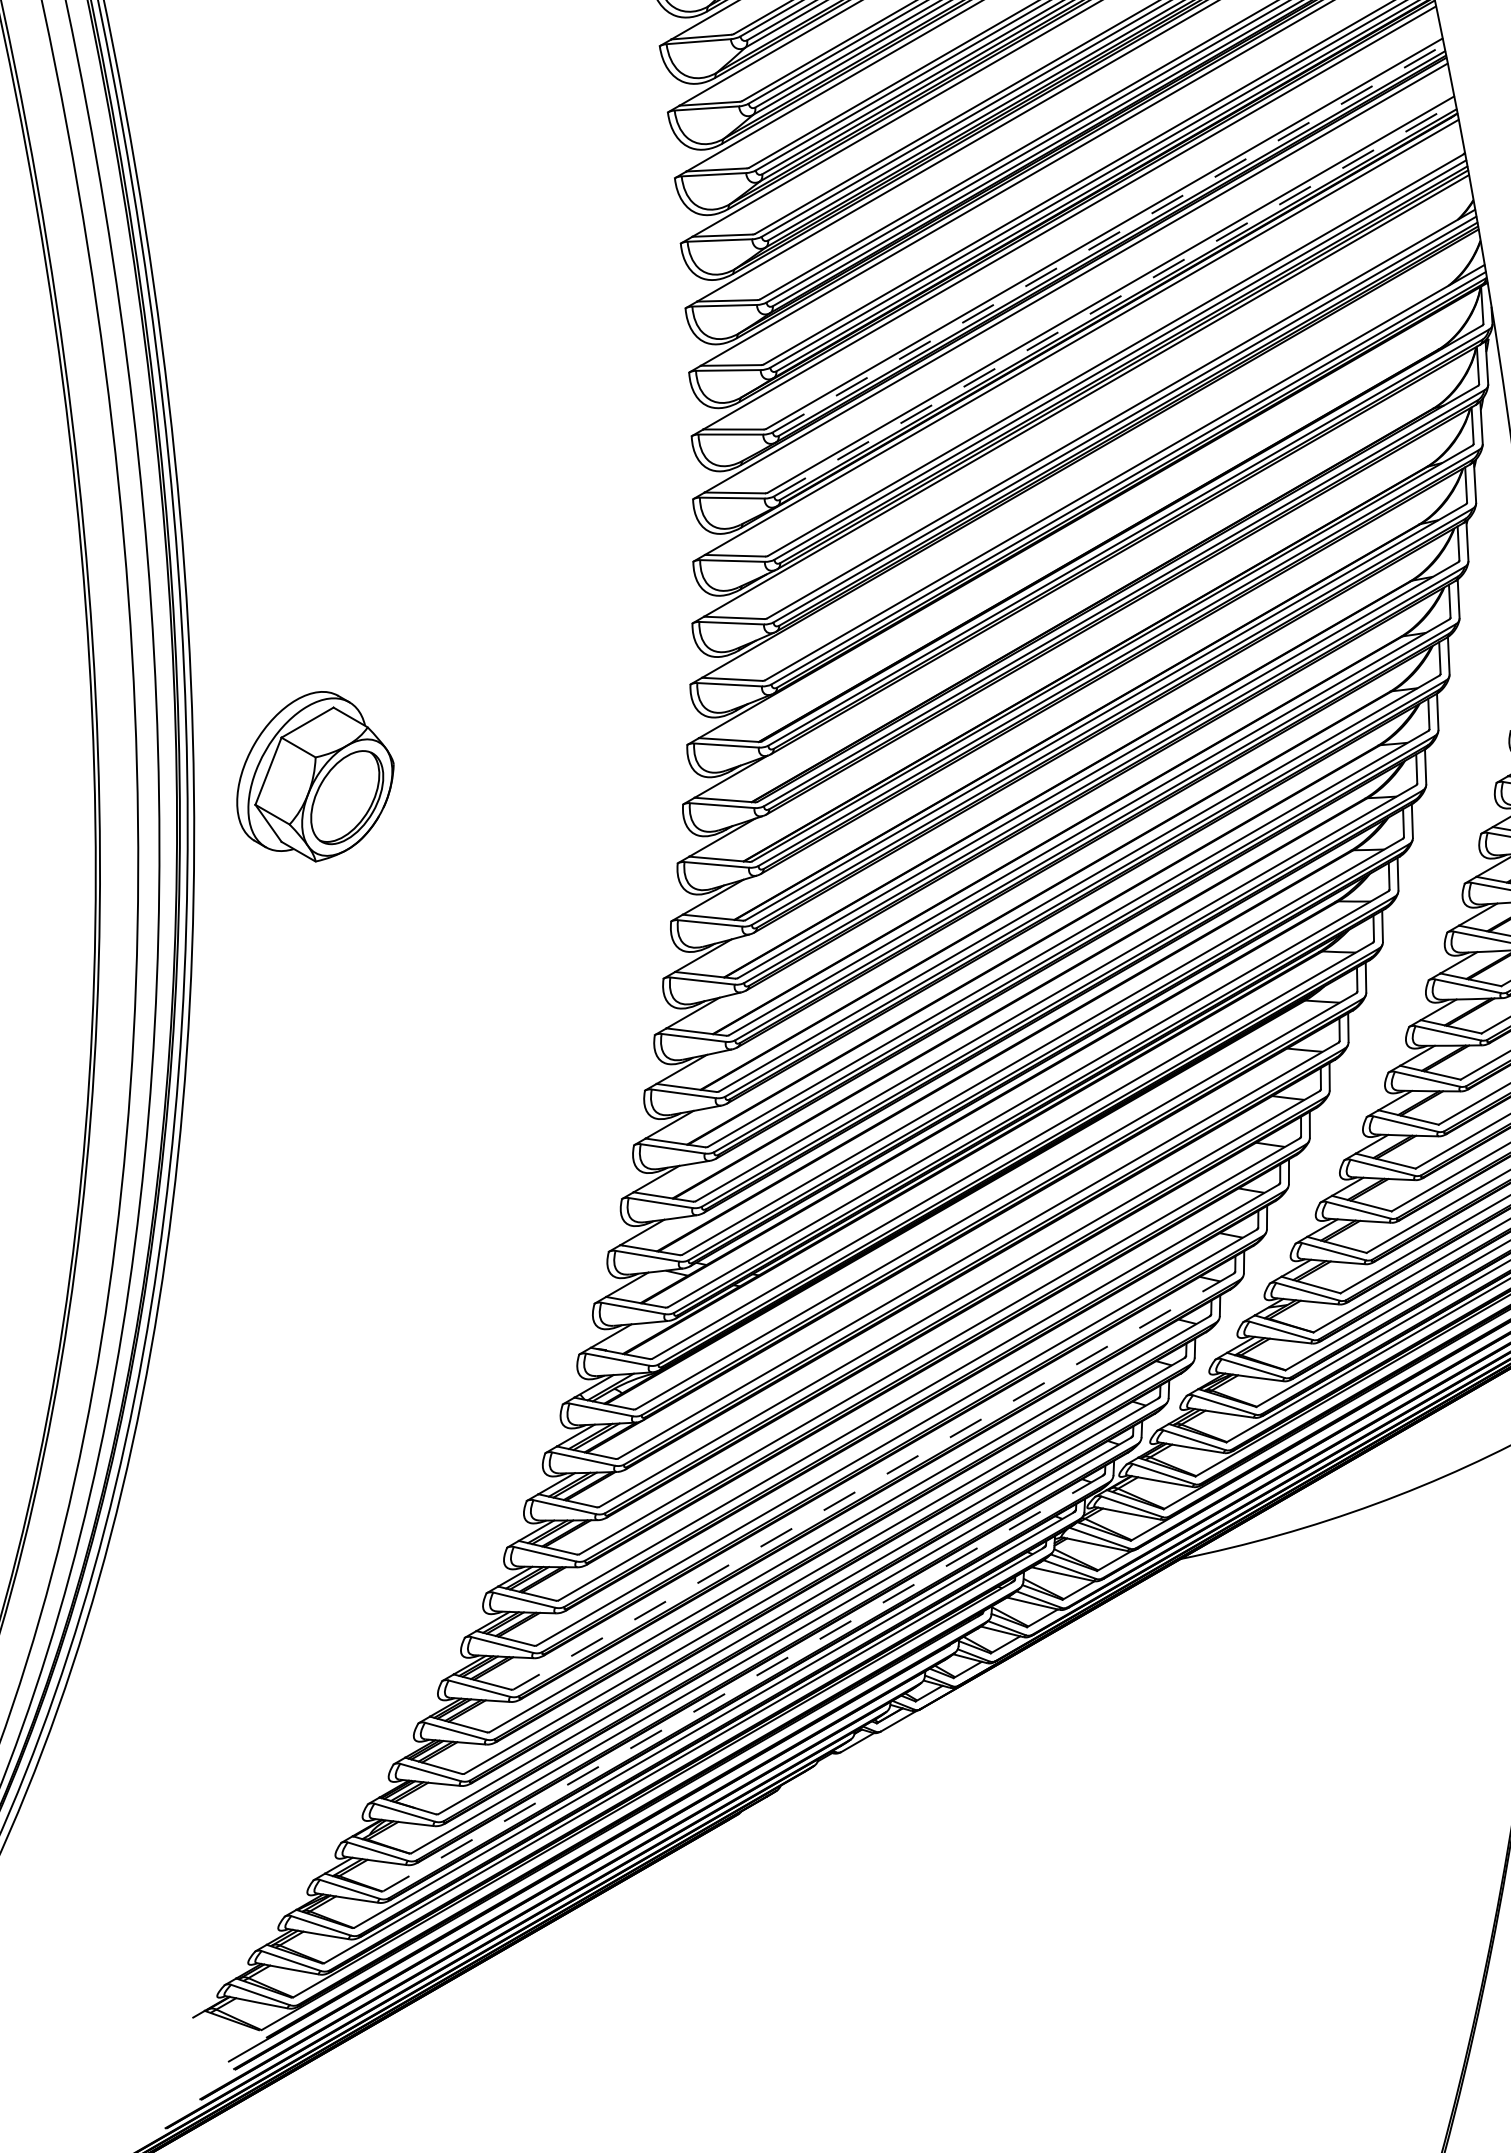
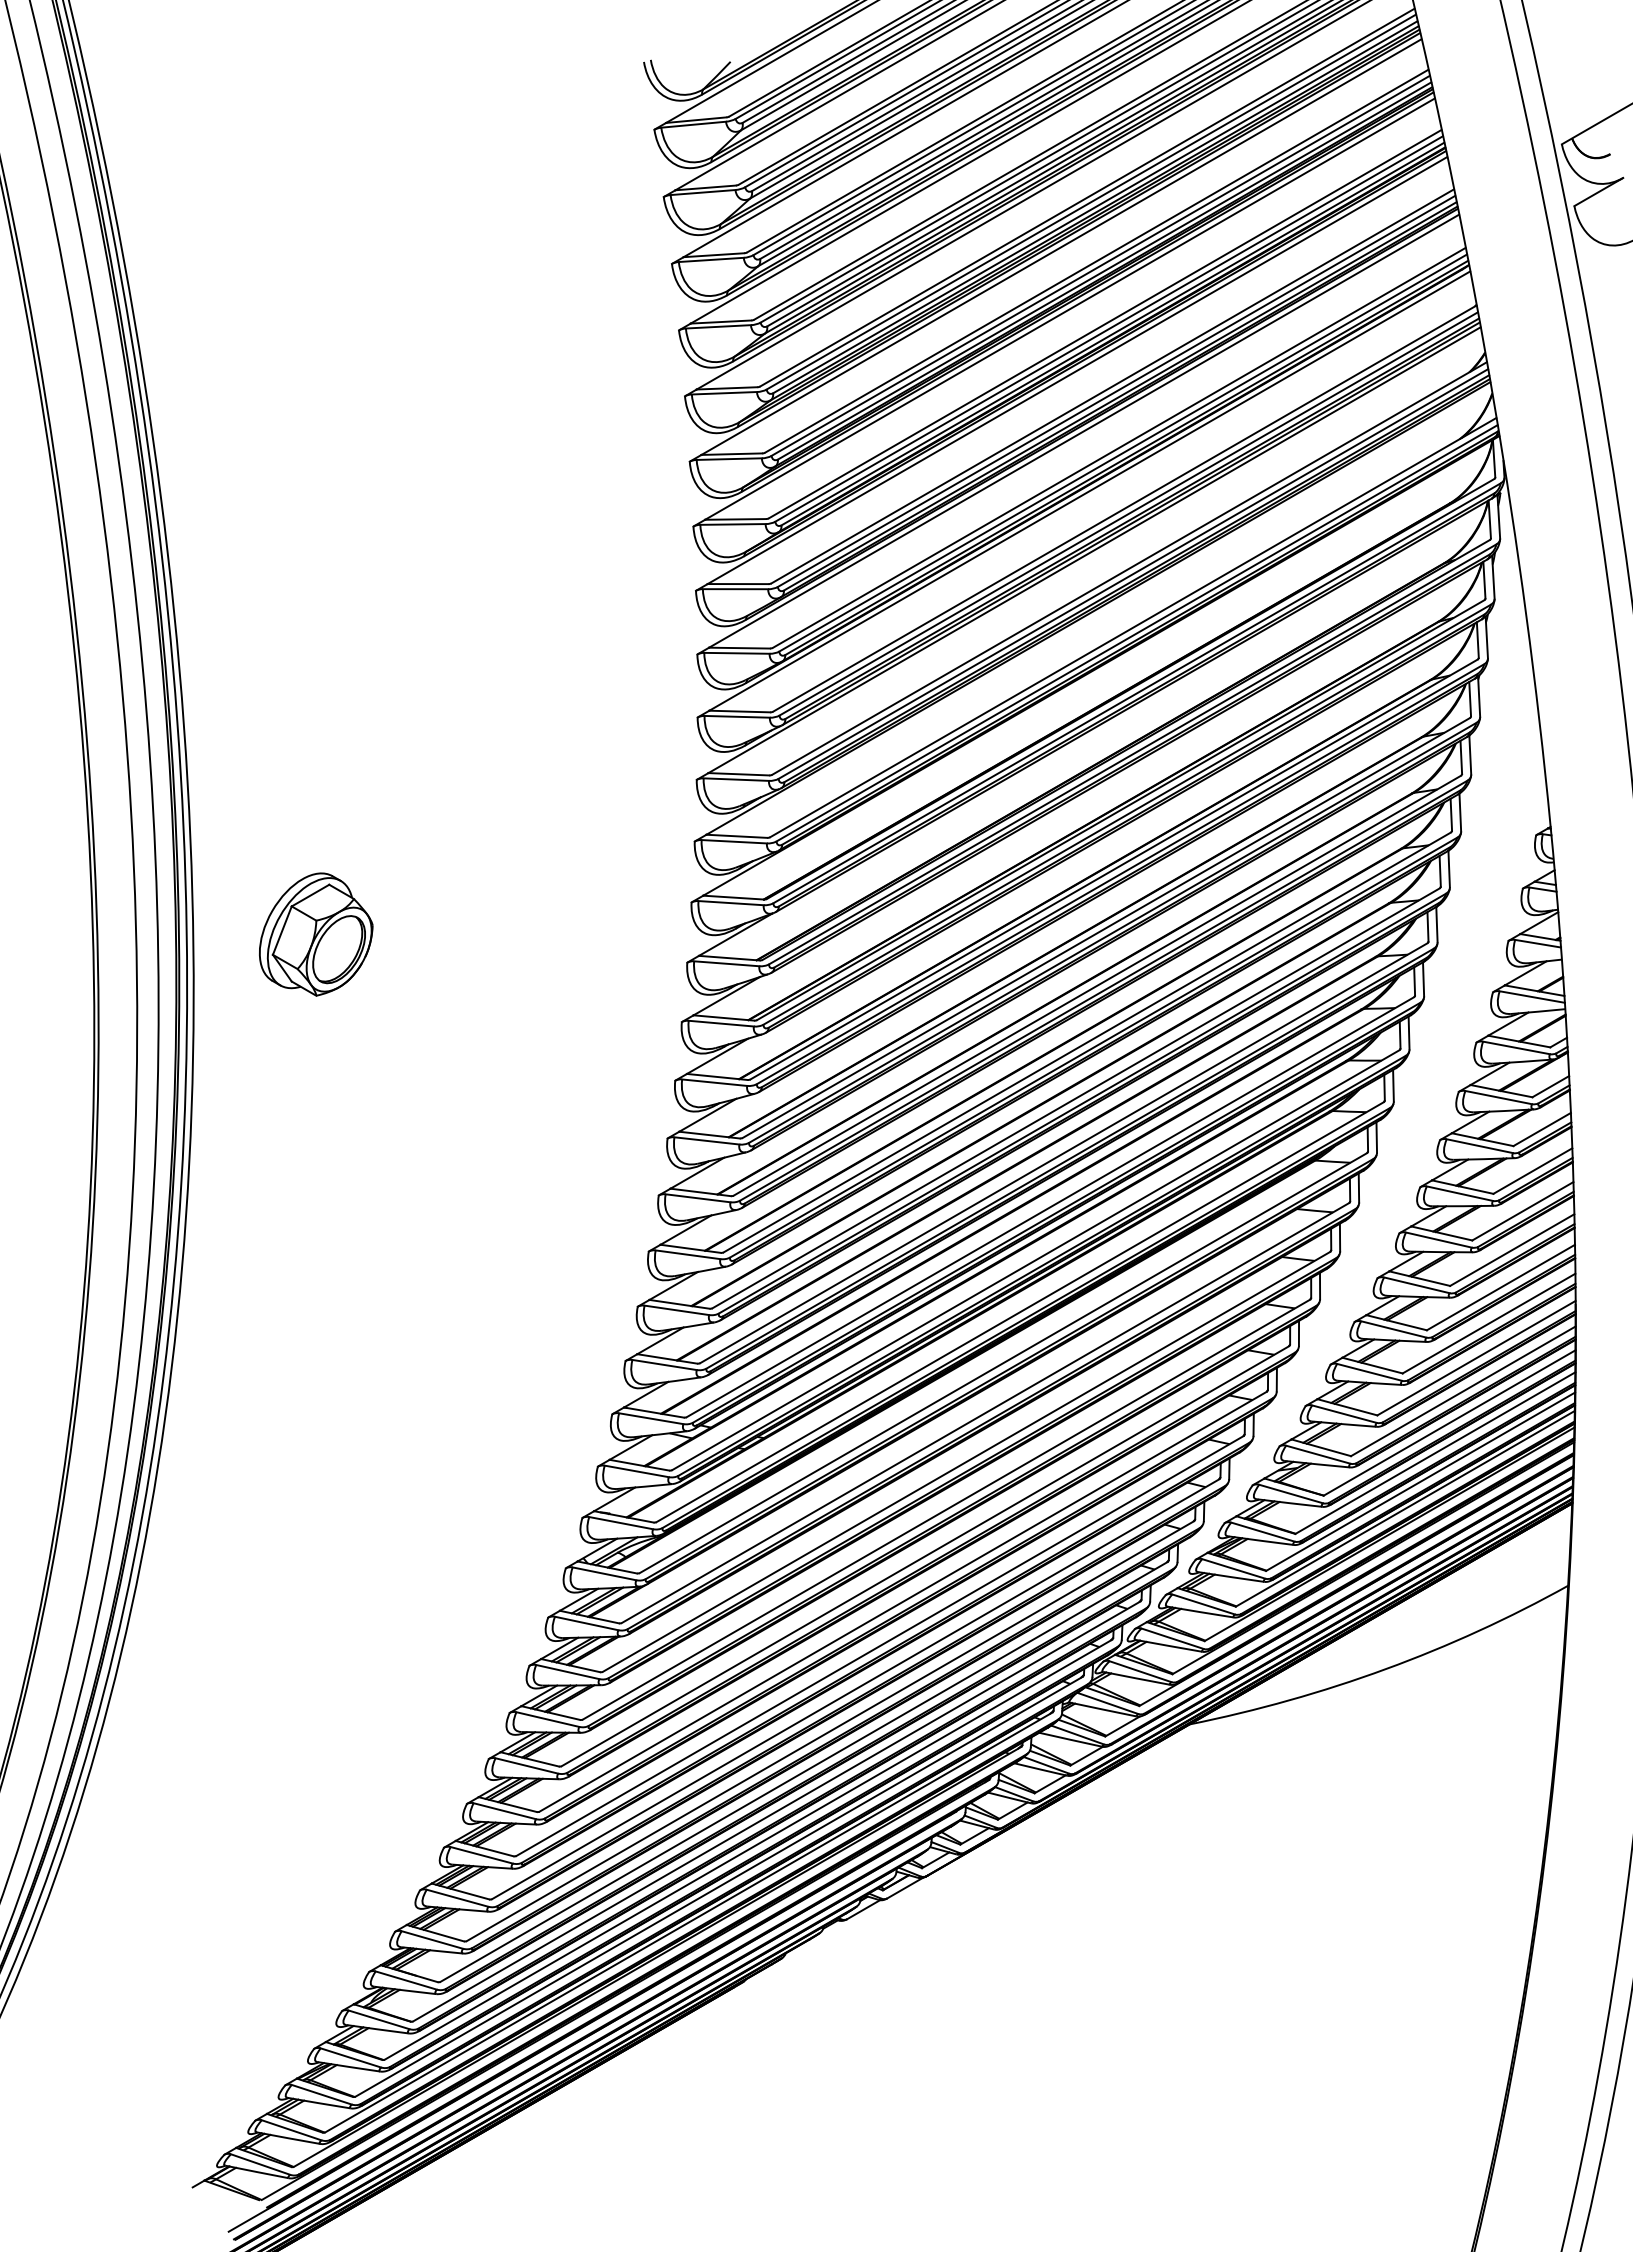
line: (1109, 238) -> (1117, 391), dashed -> solid
line: (1115, 300) -> (1123, 453), dashed -> solid
part: (315, 776) -> (316, 934), size x0.71
line: (873, 1481) -> (879, 1646), dashed -> solid
line: (743, 1682) -> (748, 1849), dashed -> solid

